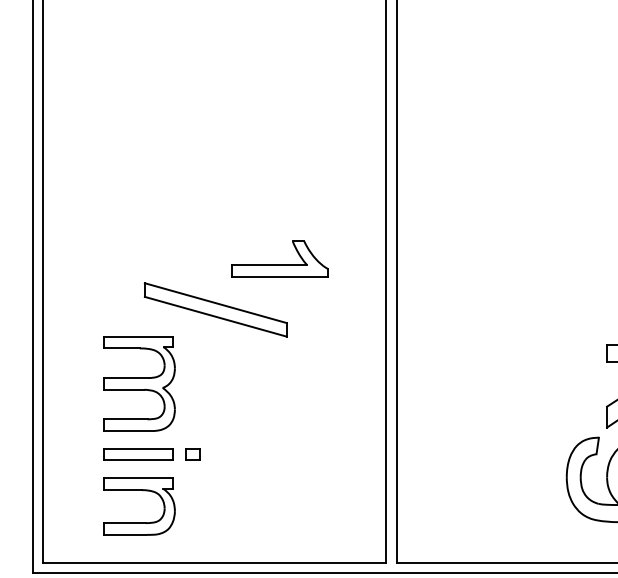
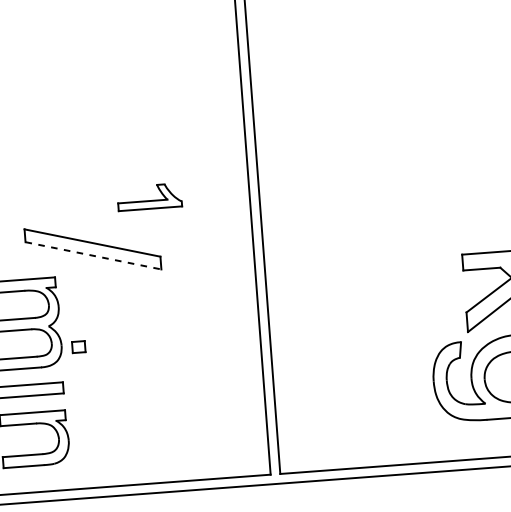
part: (279, 258) -> (149, 196), size x0.7
line: (215, 316) -> (93, 255), solid -> dashed
part: (192, 454) -> (78, 347), moved

